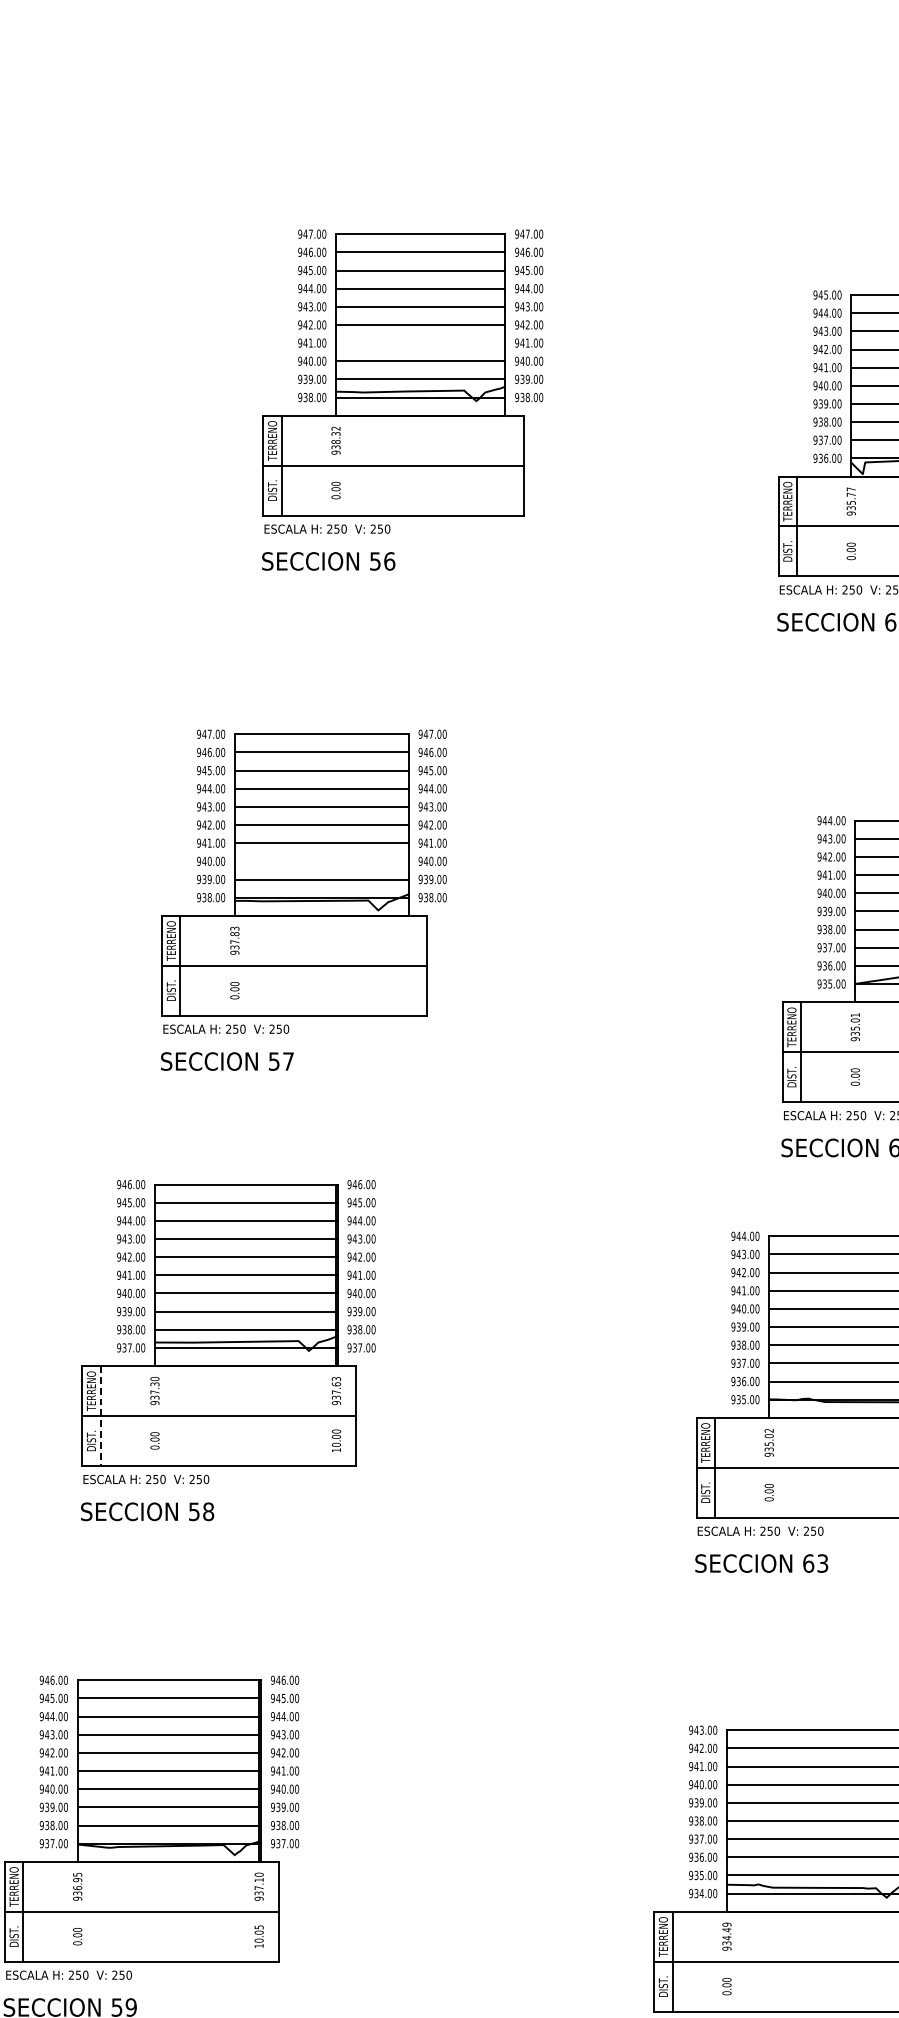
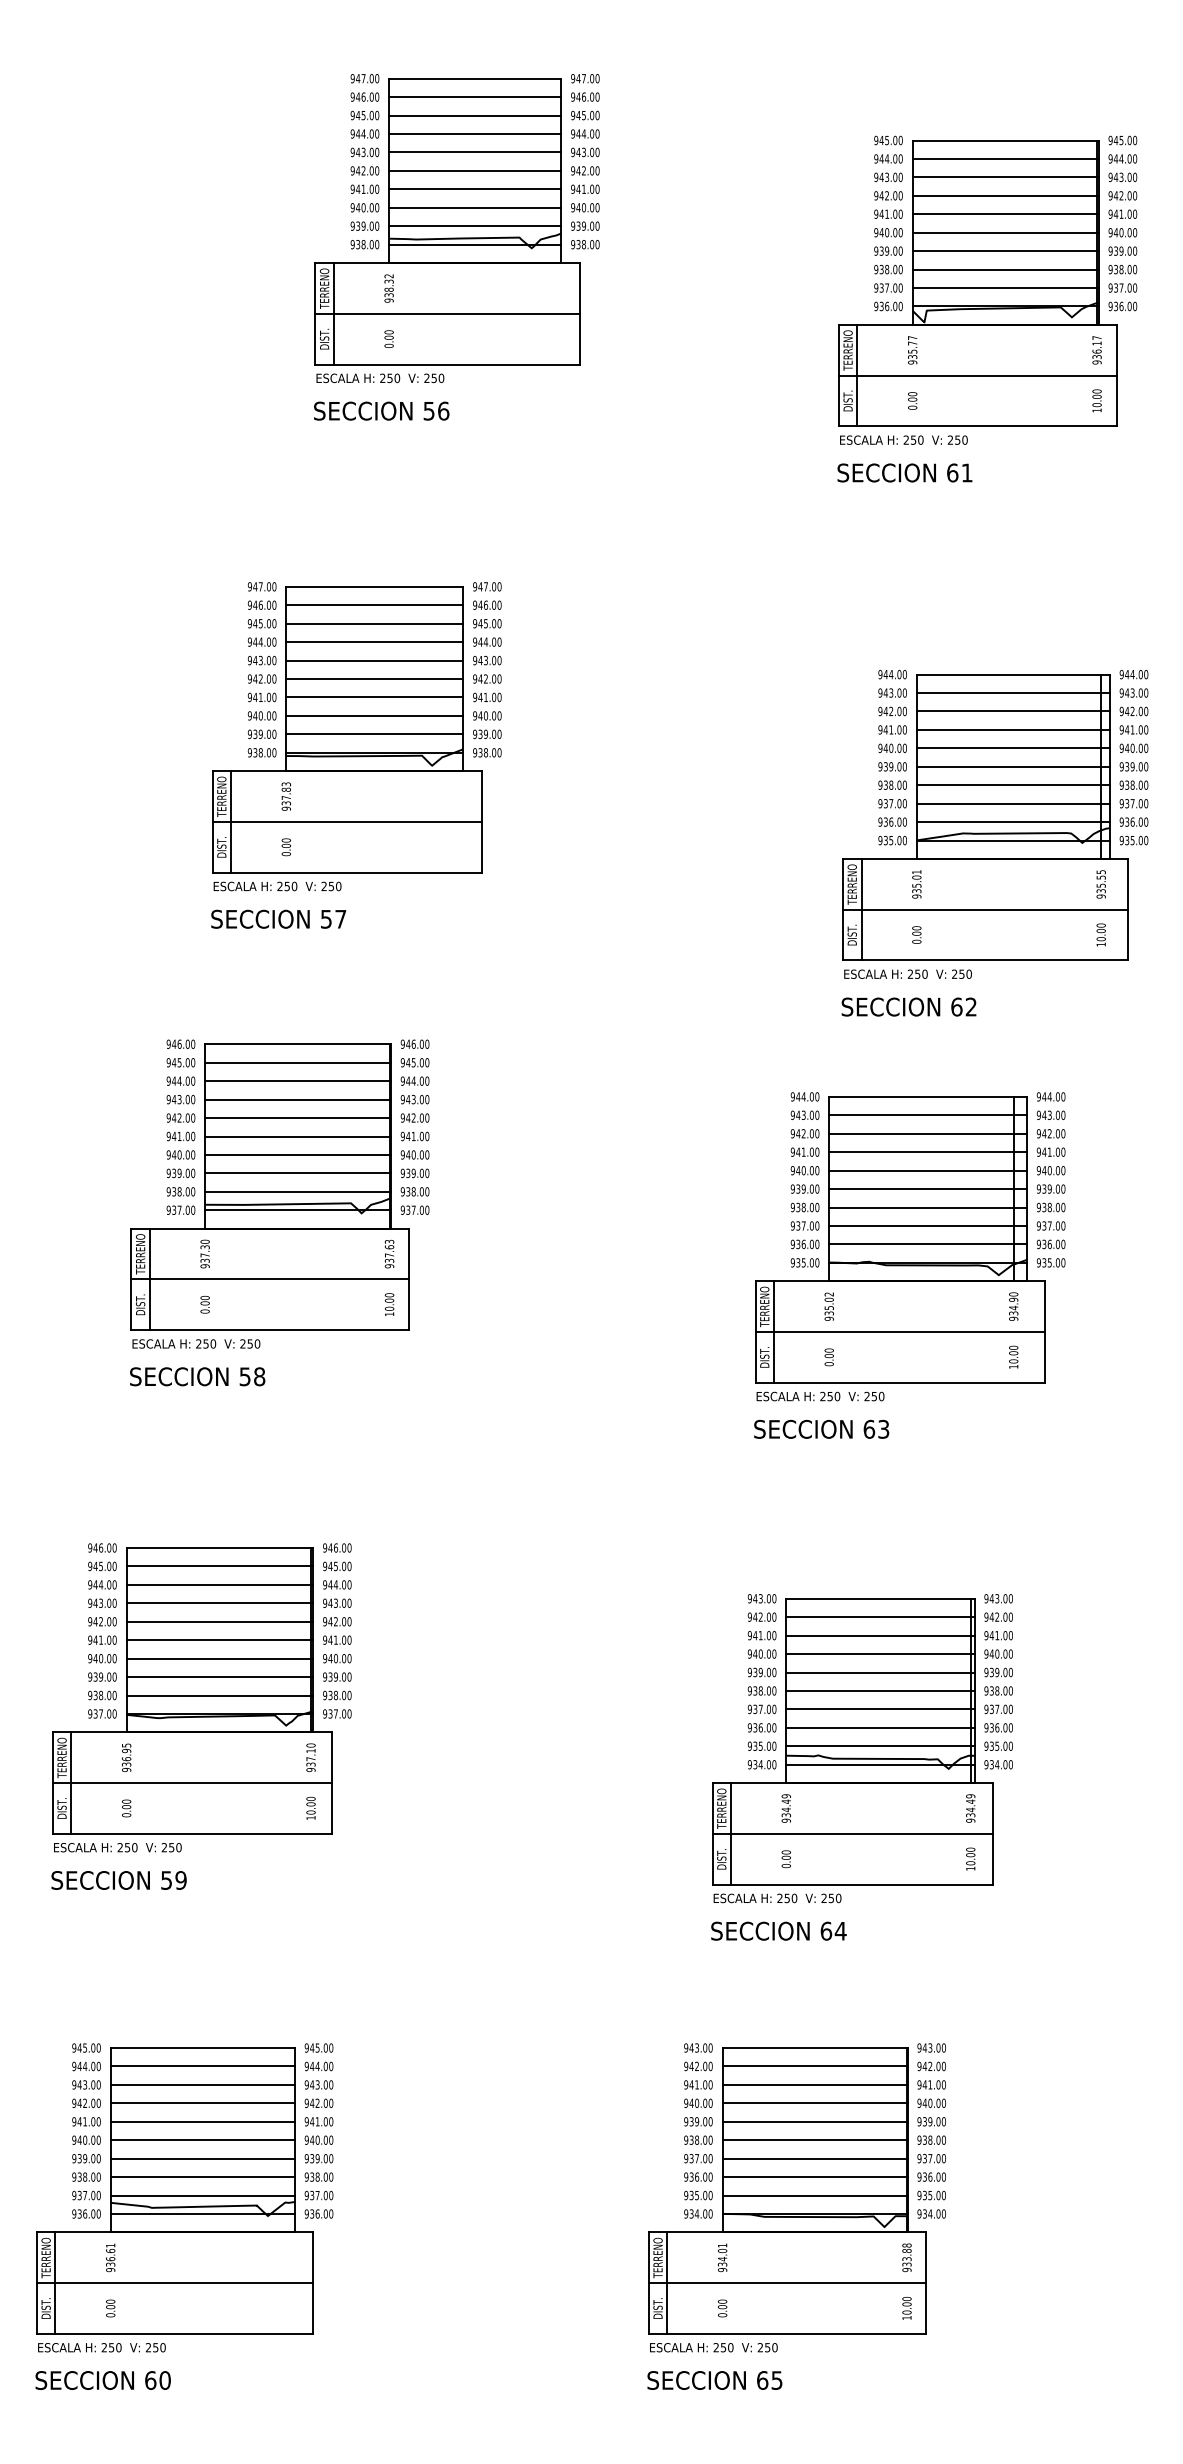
line: (421, 343) -> (475, 189), added
line: (321, 860) -> (374, 715), added
line: (100, 1416) -> (149, 1279), dashed -> solid
text: (258, 1926) -> (310, 1798), 10.05 -> 10.00

